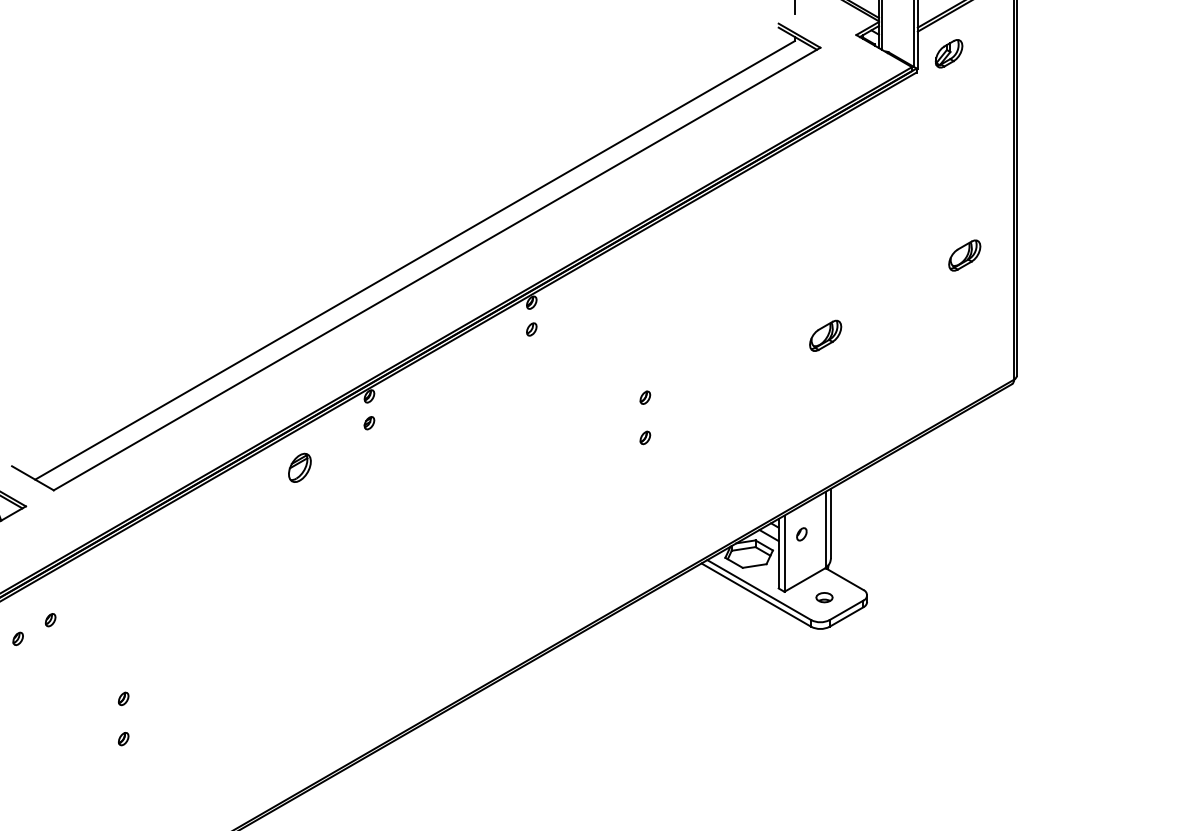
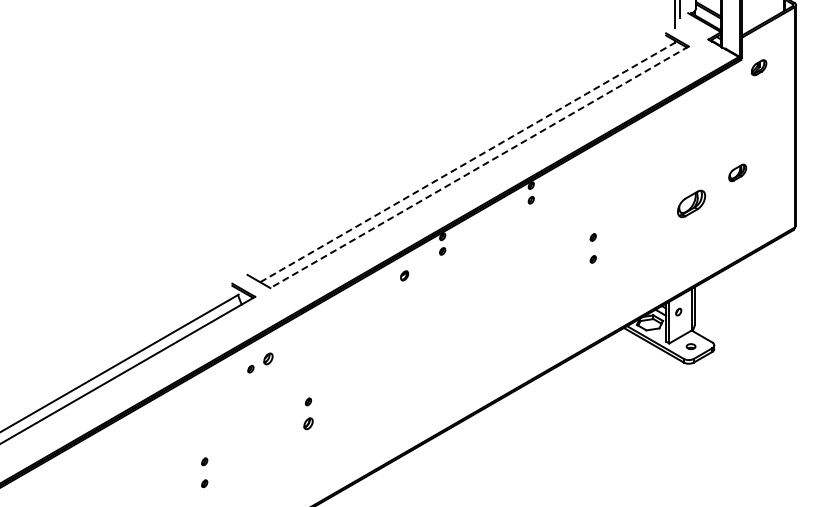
part: (949, 53) -> (759, 67), moved
part: (964, 254) -> (737, 172), moved
line: (416, 260) -> (468, 162), solid -> dashed
line: (436, 269) -> (479, 167), solid -> dashed
part: (825, 335) -> (691, 203), size x1.6
part: (299, 467) -> (404, 275), size x0.6
part: (50, 619) -> (268, 358), size x1.6
part: (123, 738) -> (308, 423), size x1.6

